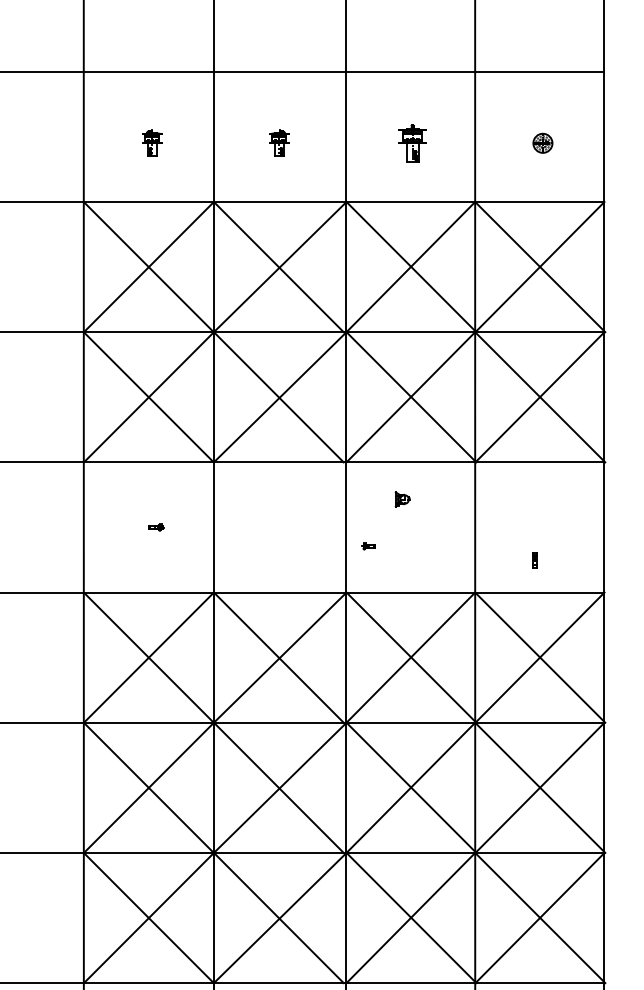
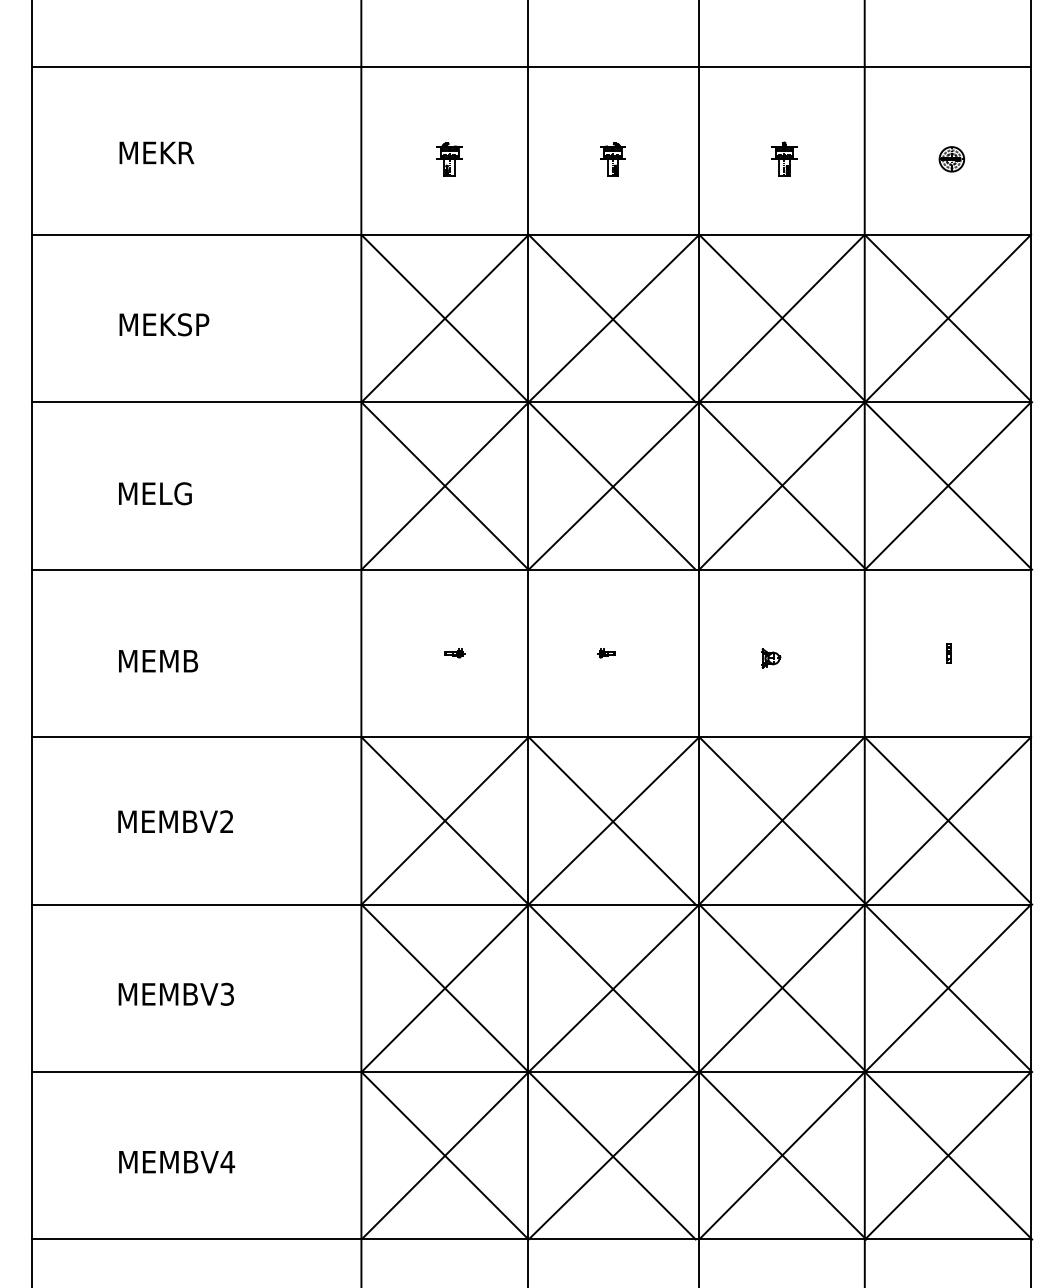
part: (412, 142) -> (784, 158), size x0.71
part: (402, 499) -> (771, 658), moved
part: (368, 546) -> (606, 653), moved
part: (534, 560) -> (948, 653), moved

